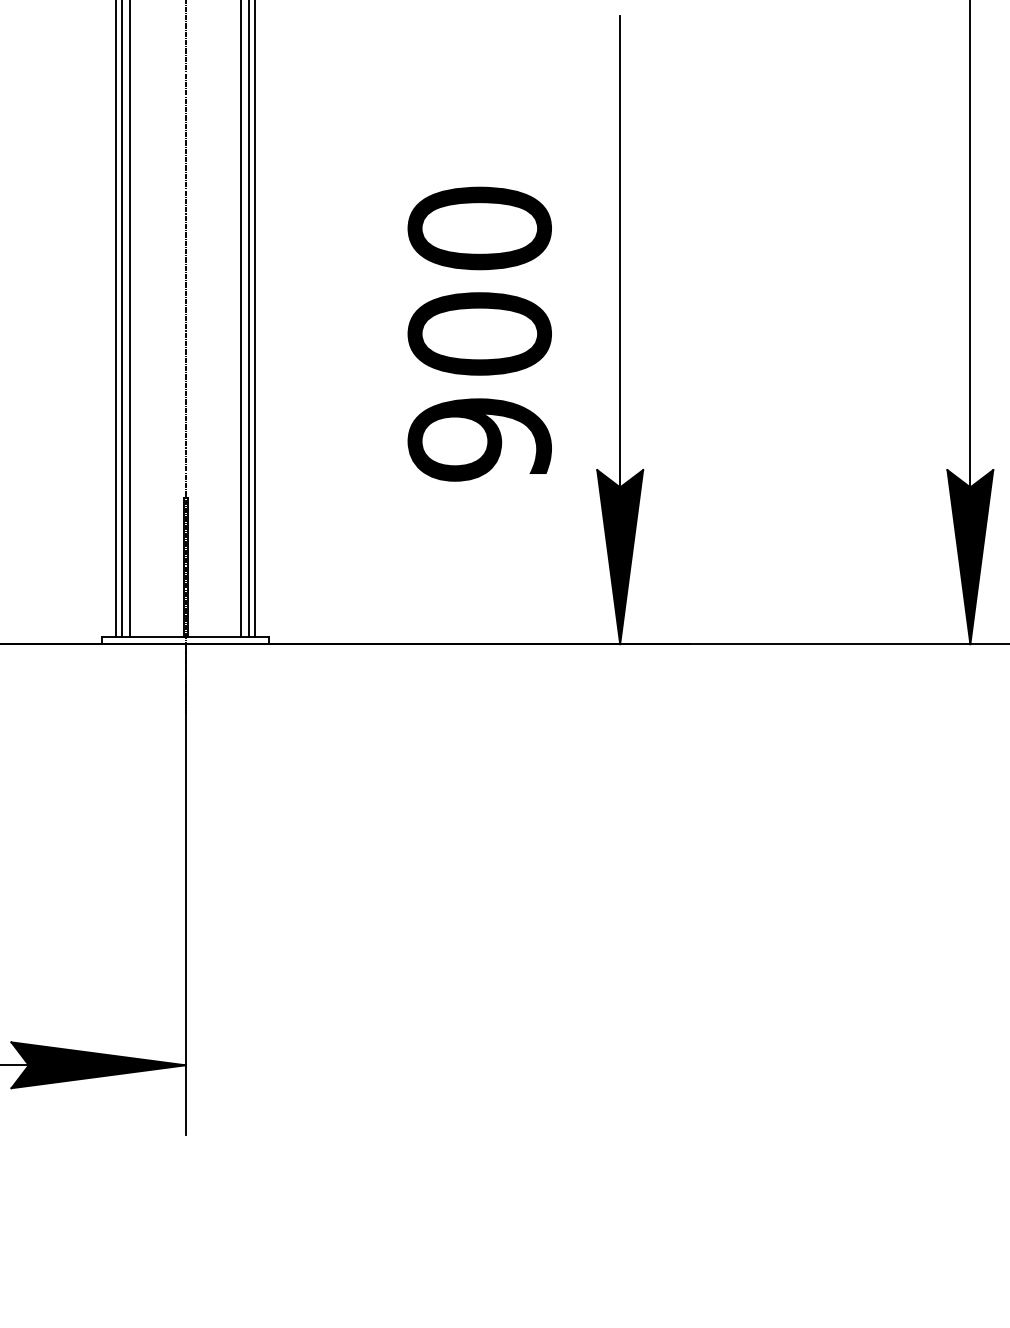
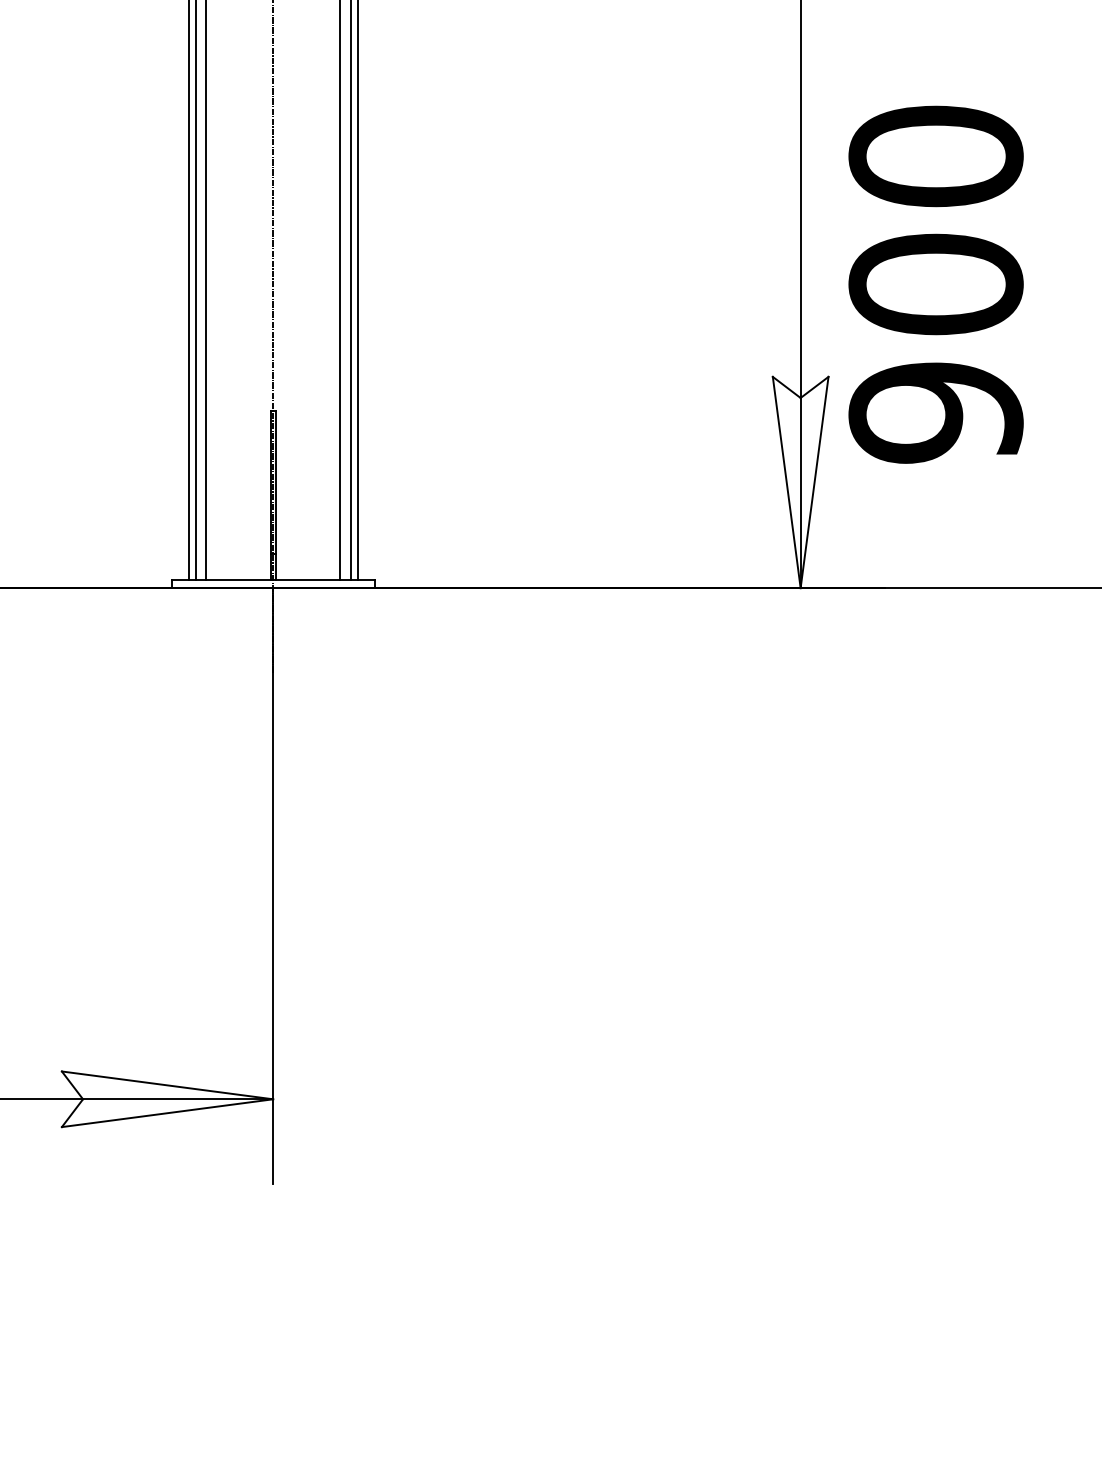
text: (479, 333) -> (935, 283), moved
fill: (620, 557) -> (801, 482), removed
fill: (98, 1065) -> (167, 1099), removed

